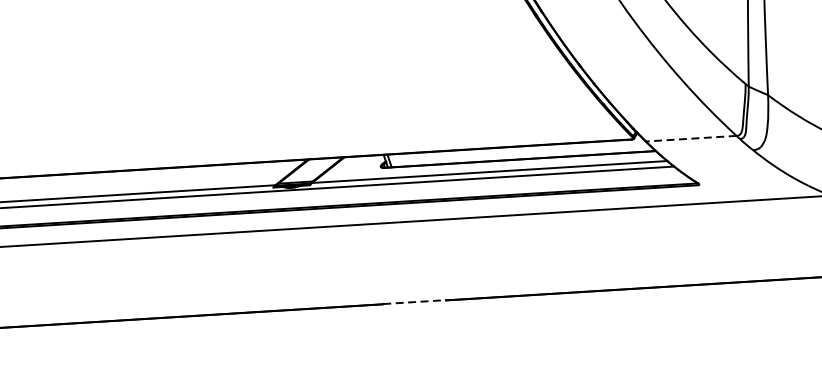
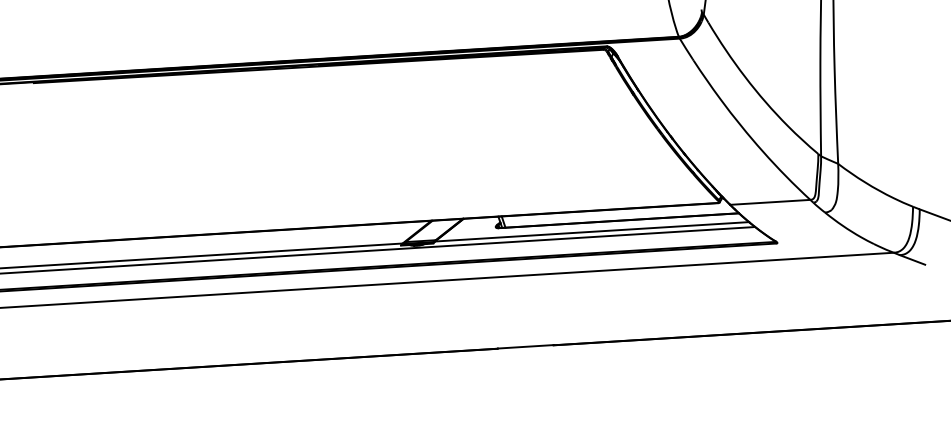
line: (690, 138) -> (769, 202), dashed -> solid
line: (414, 301) -> (525, 346), dashed -> solid

